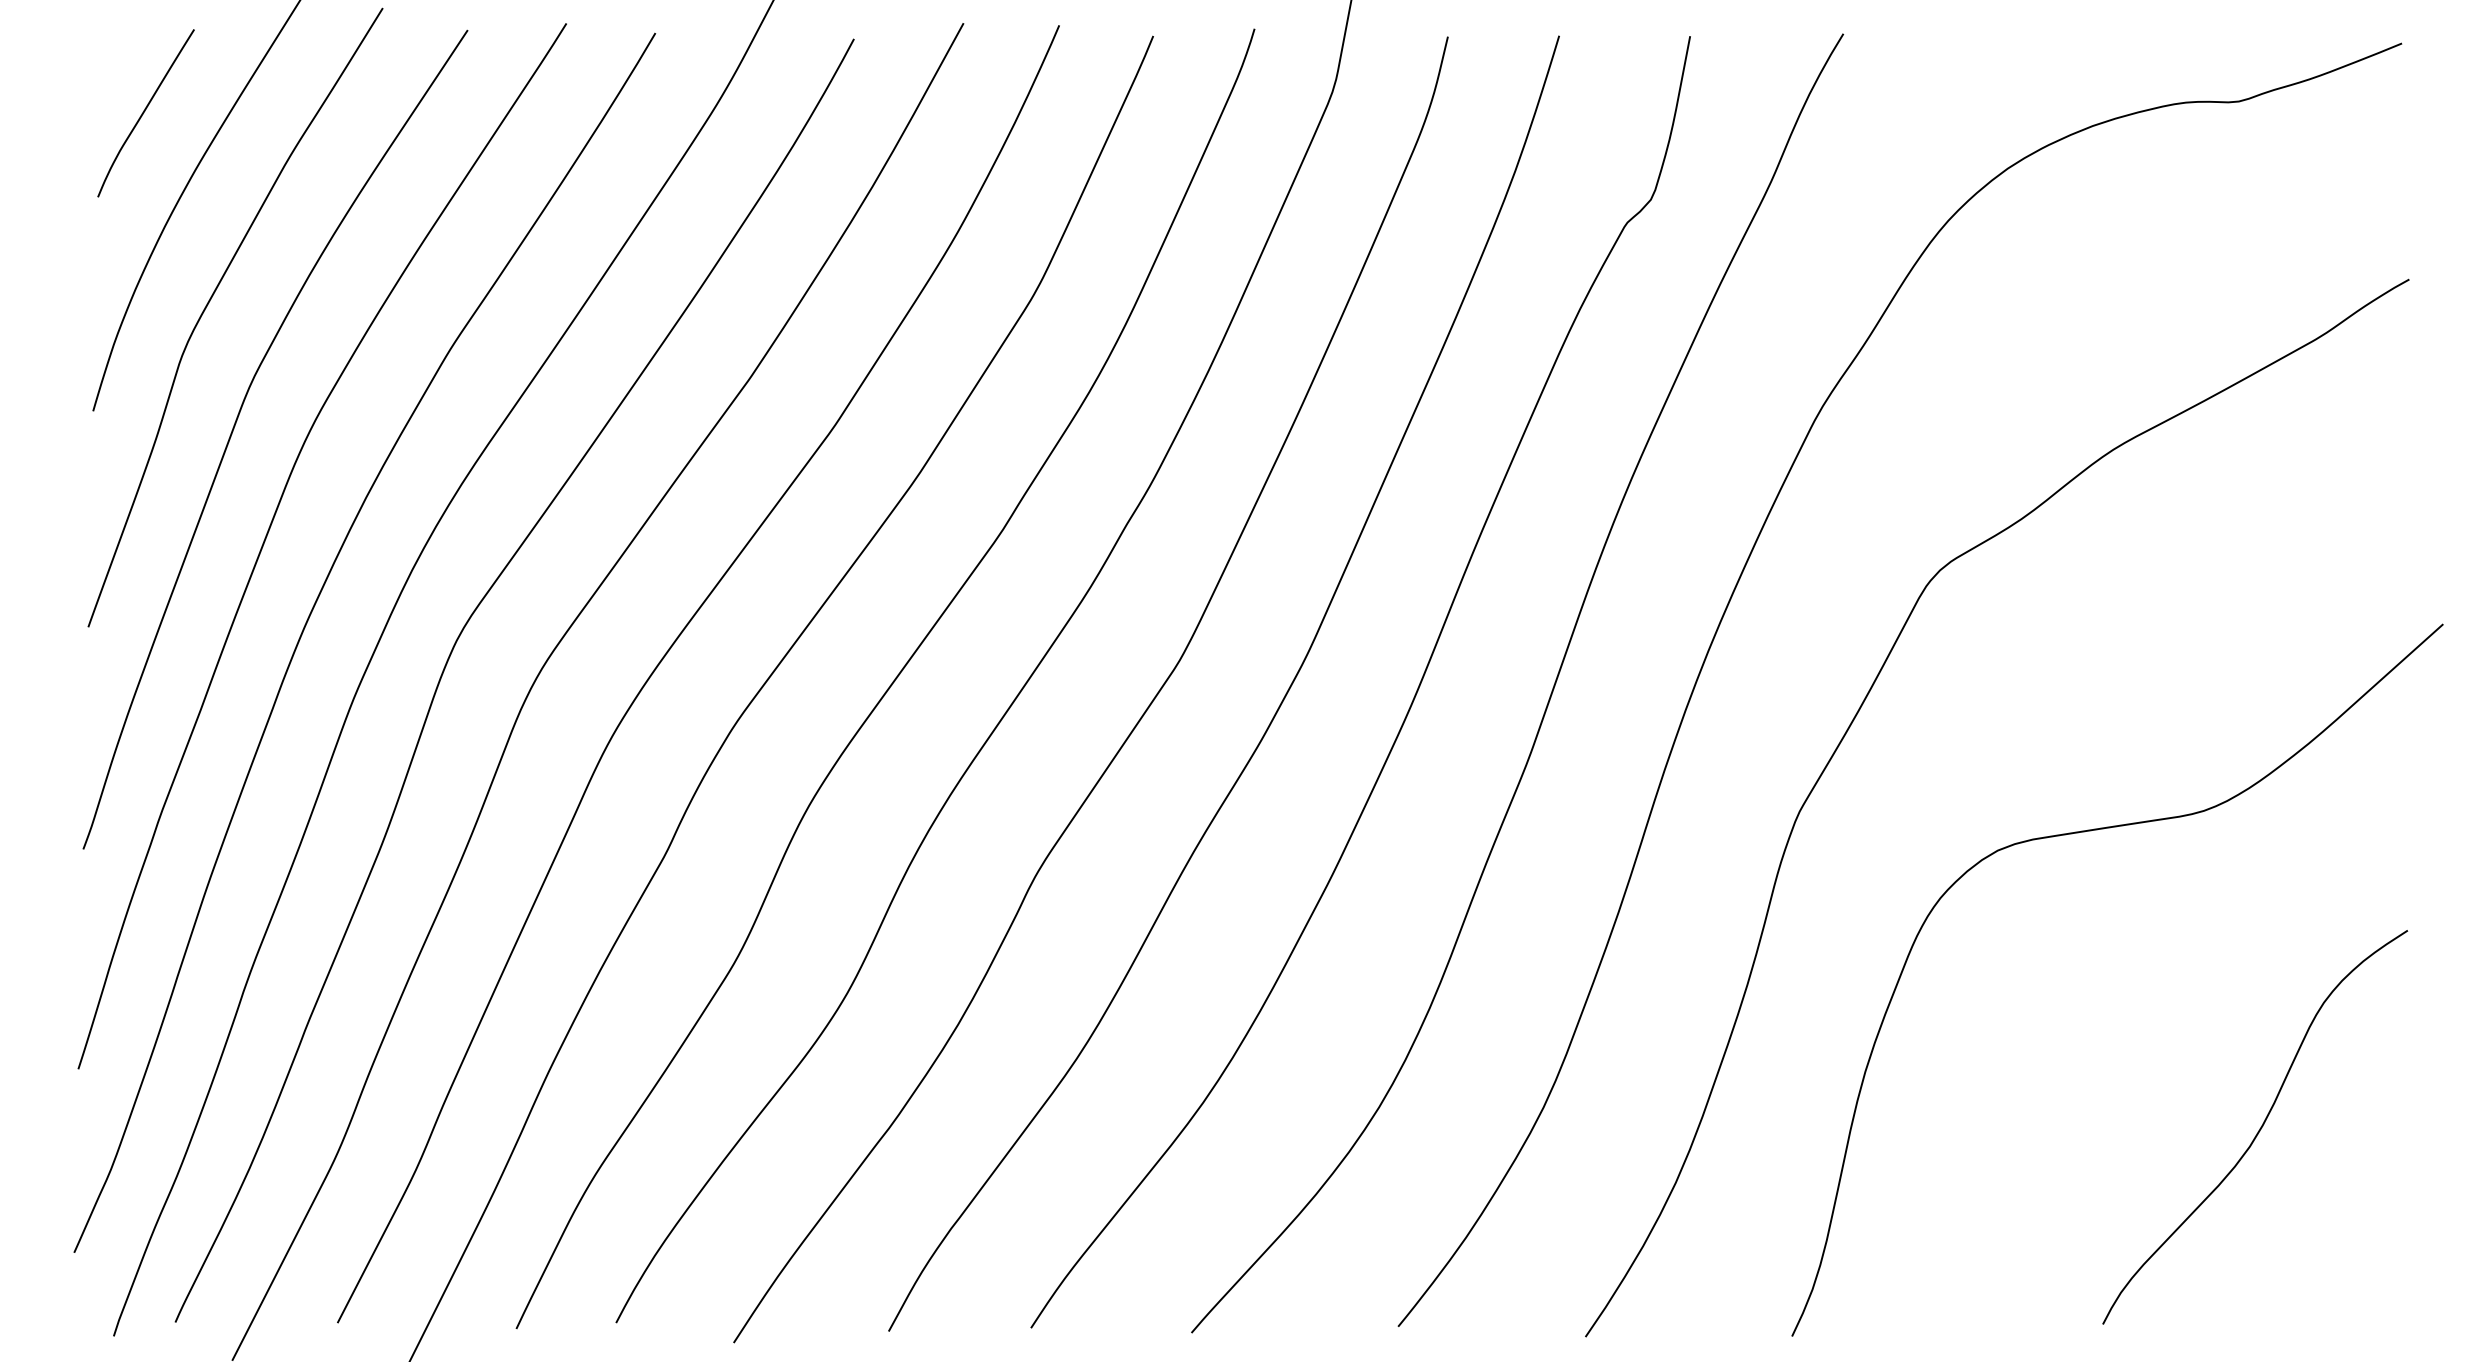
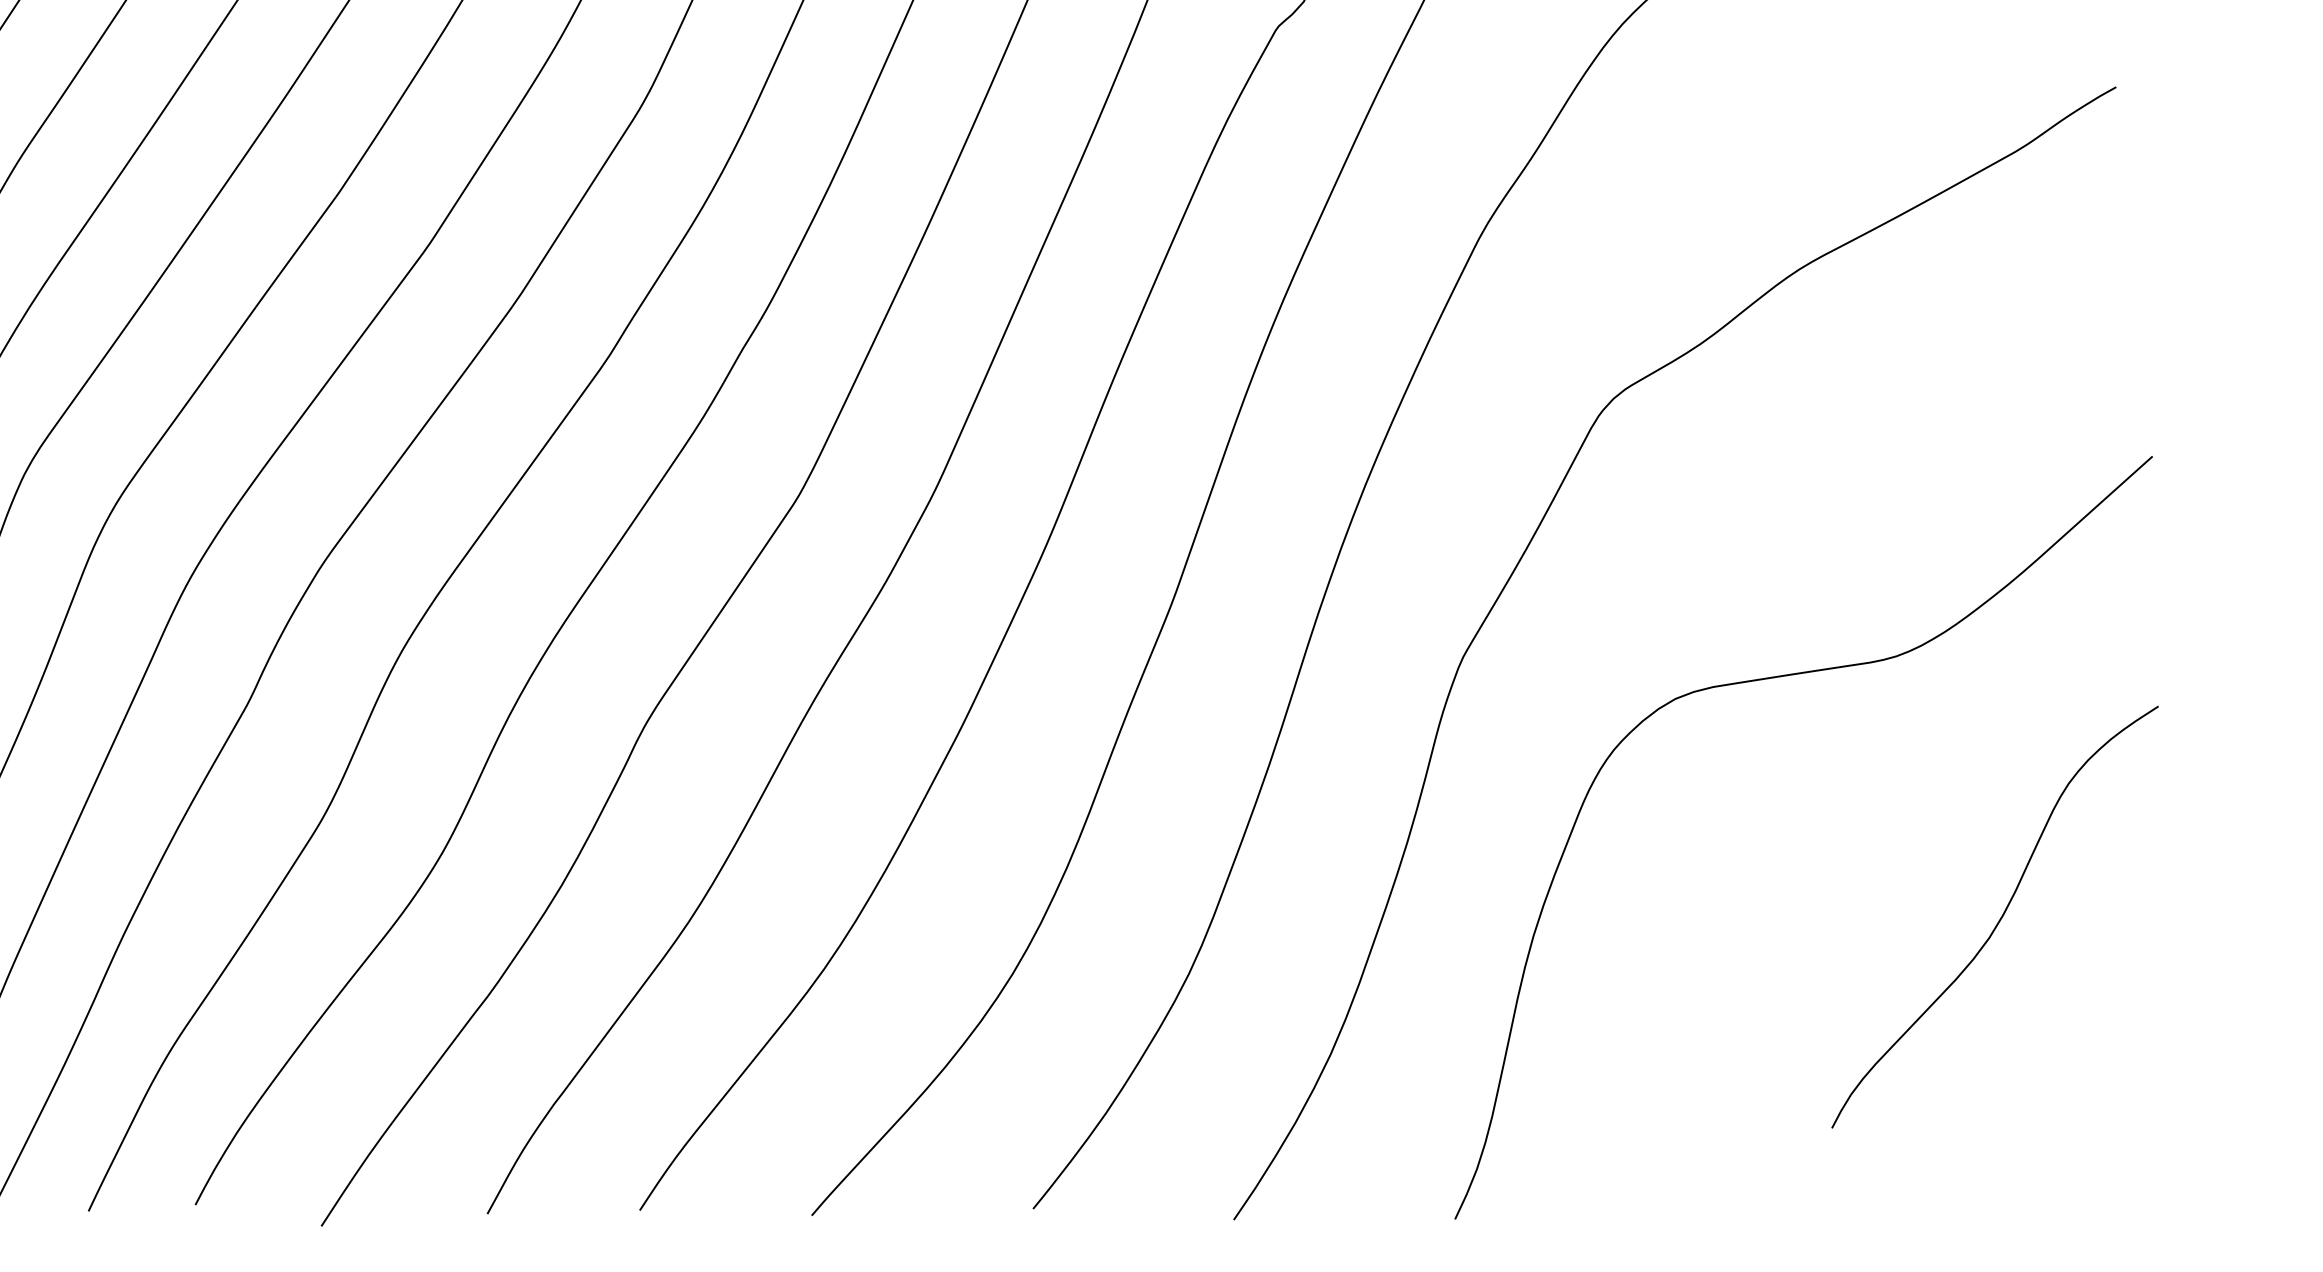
curve: (2259, 1128) -> (1999, 918), moved

